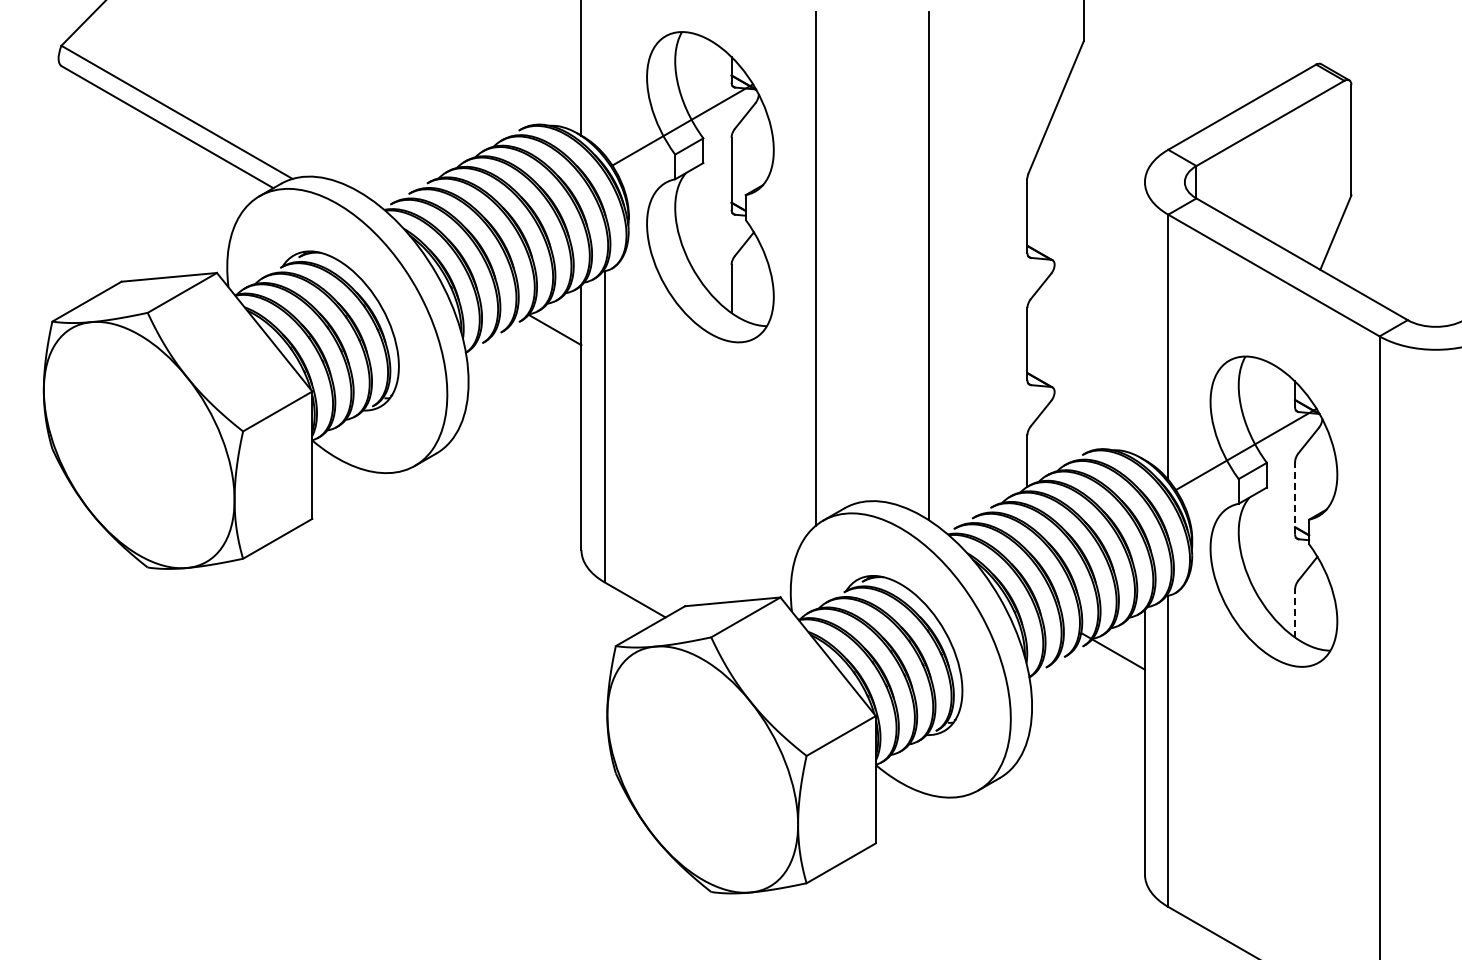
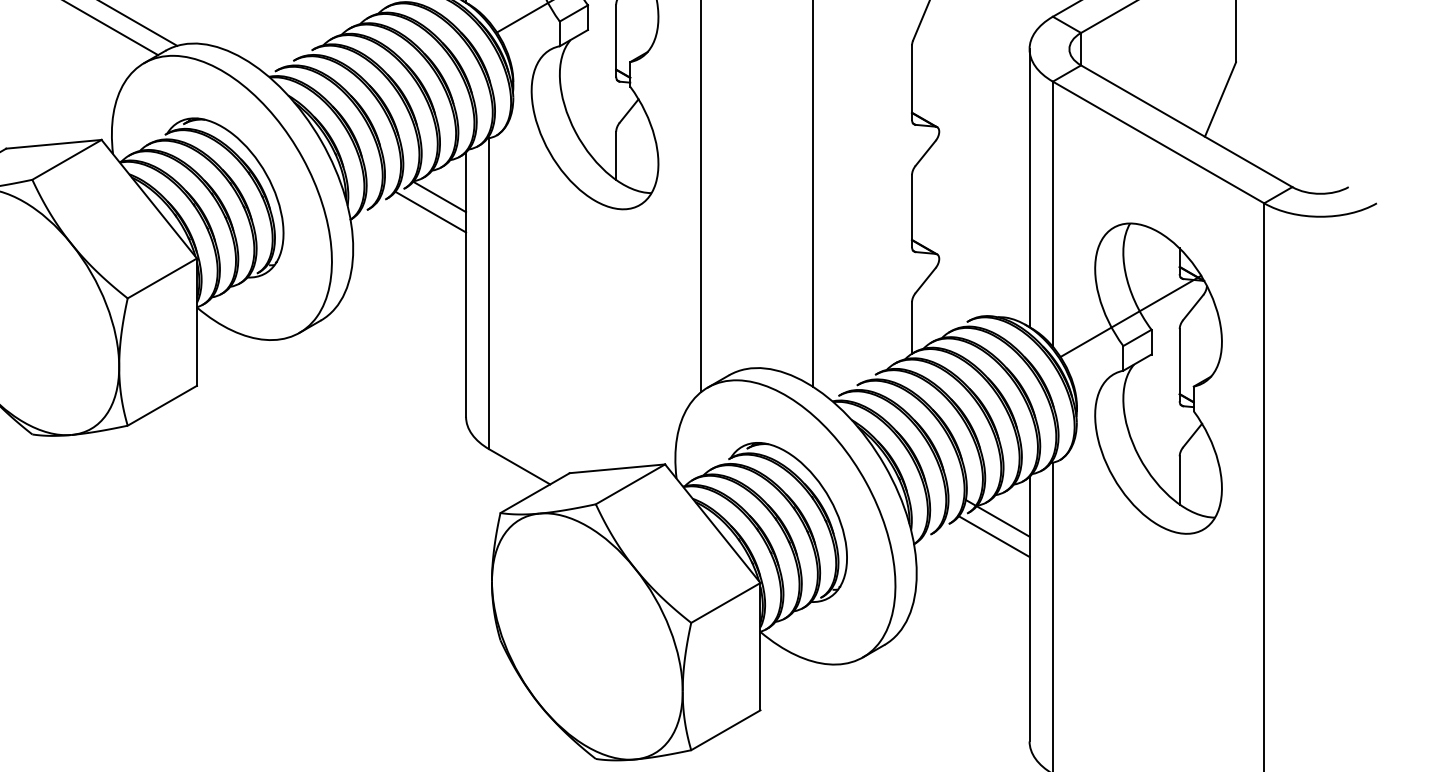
line: (1144, 321) -> (1029, 188), added
line: (545, 344) -> (430, 211), added
line: (1295, 497) -> (1180, 364), dashed -> solid
line: (1295, 613) -> (1180, 480), dashed -> solid
line: (1109, 669) -> (994, 536), added

